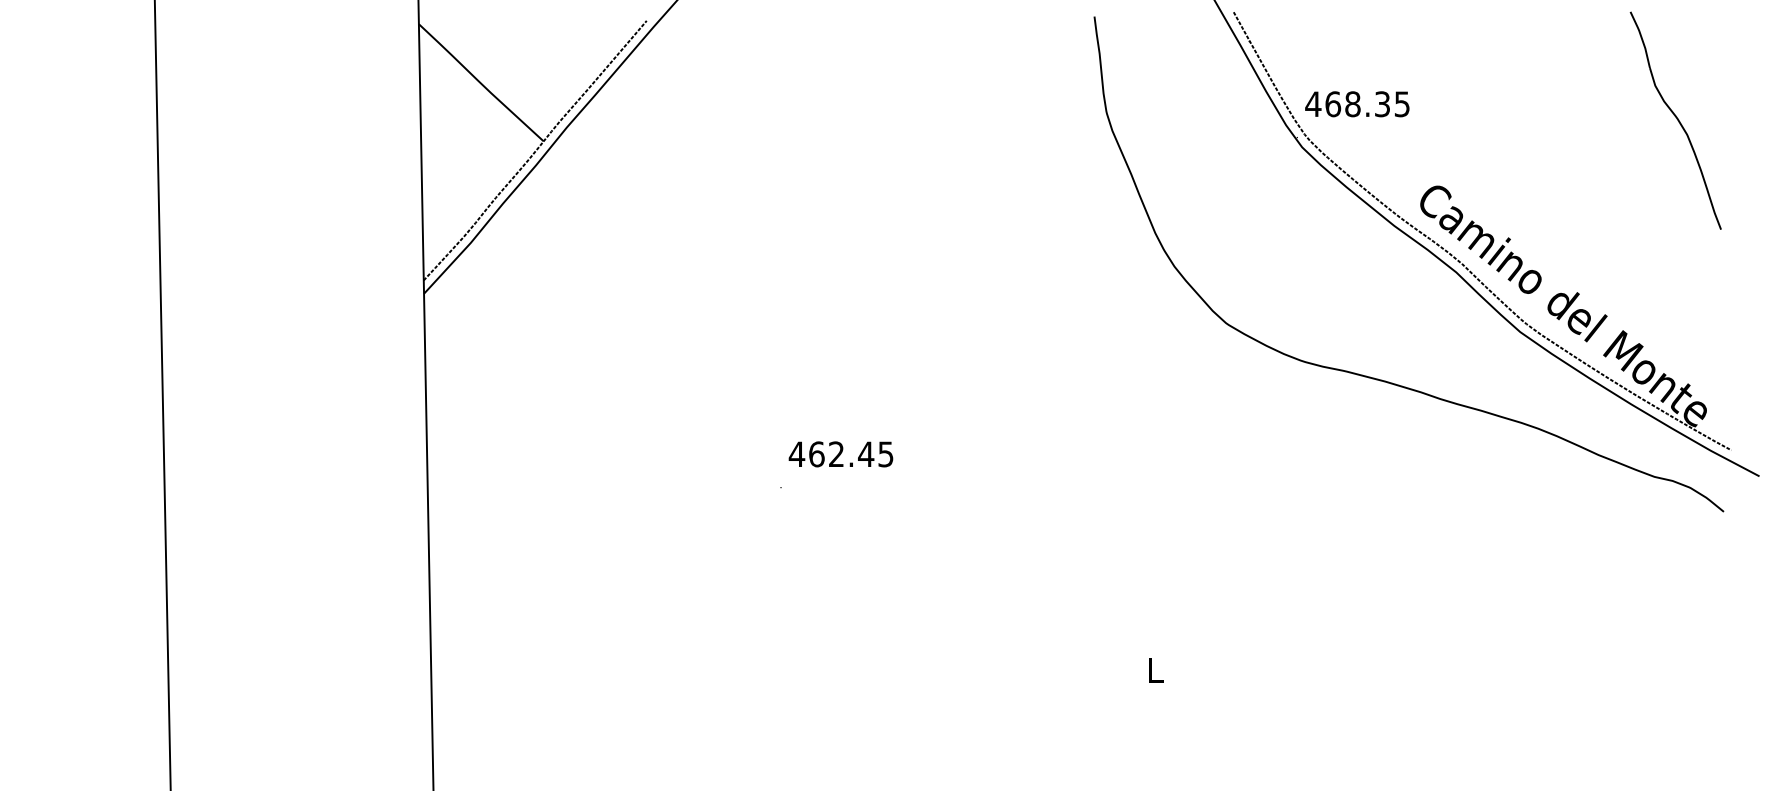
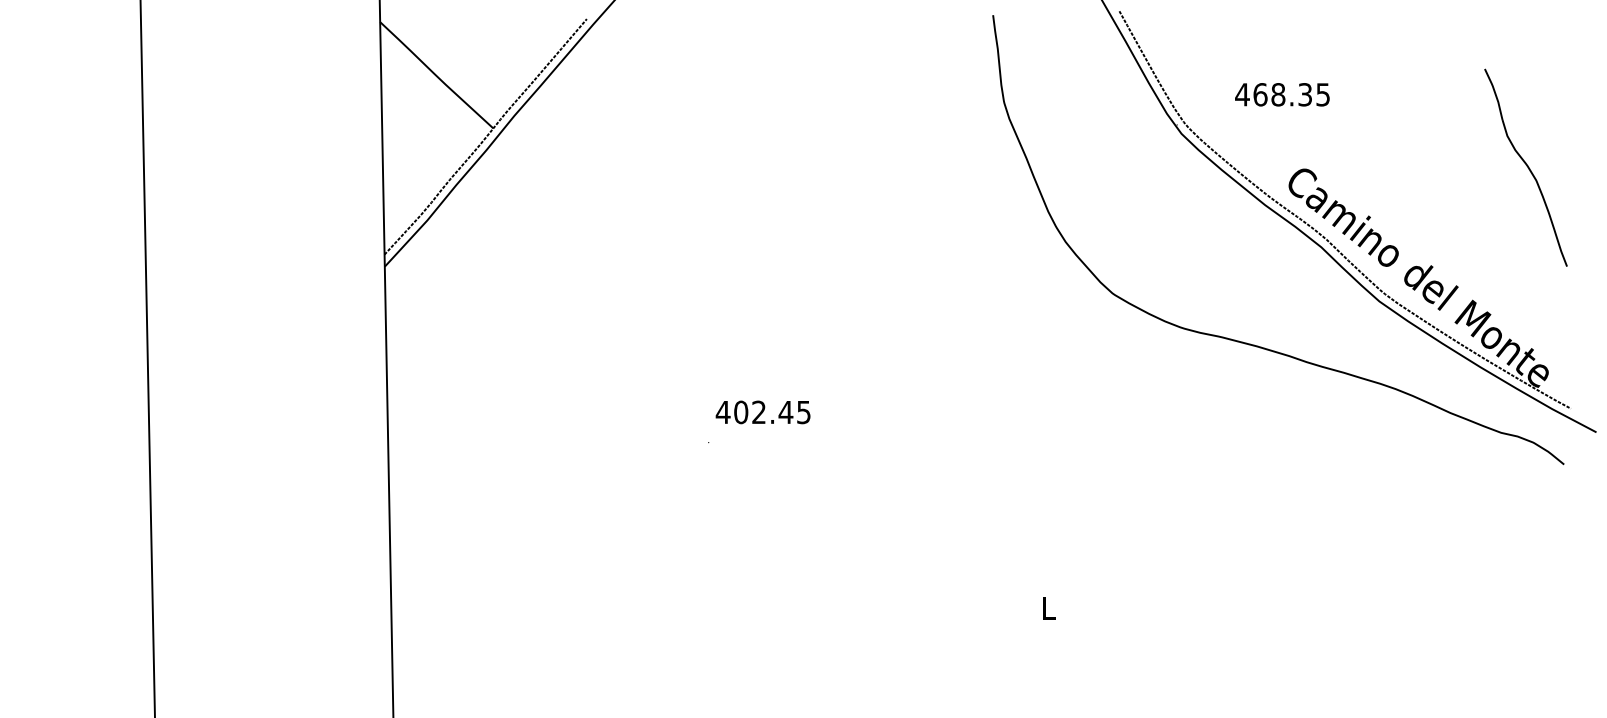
text: (1357, 104) -> (1282, 94), moved
part: (1675, 120) -> (1525, 167), moved
text: (816, 454) -> (740, 412), 462.45 -> 402.45

